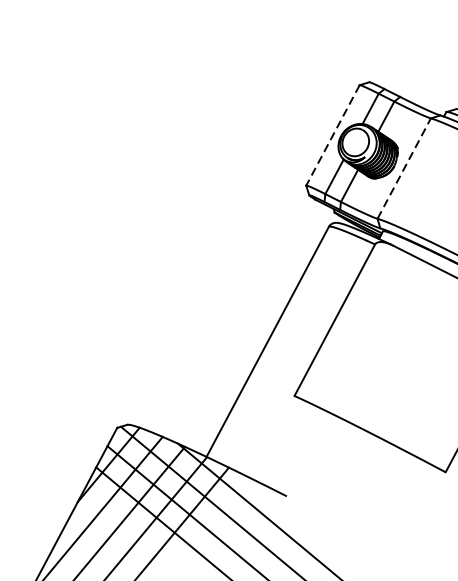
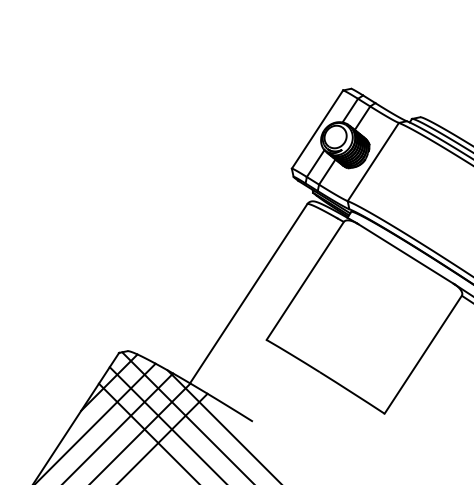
line: (332, 135) -> (317, 129), dashed -> solid
line: (404, 169) -> (373, 162), dashed -> solid

